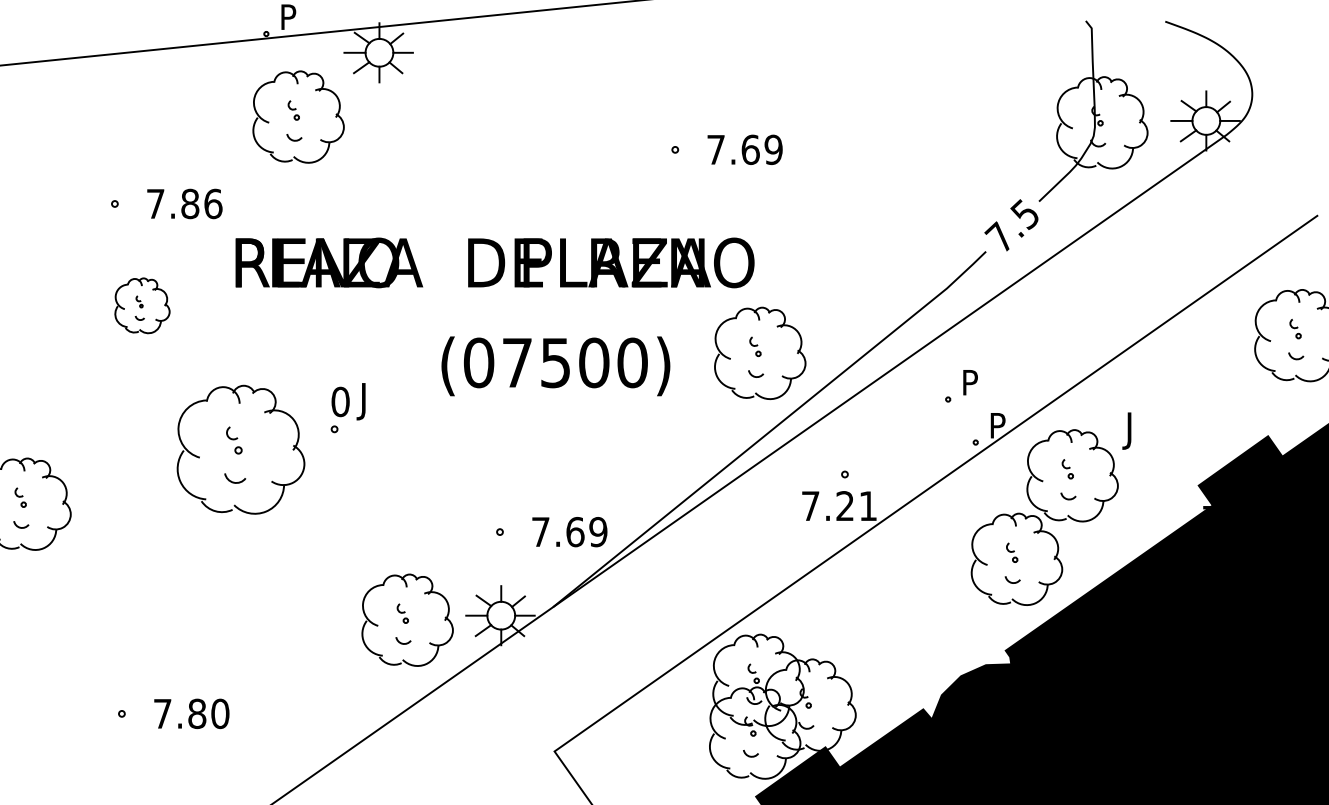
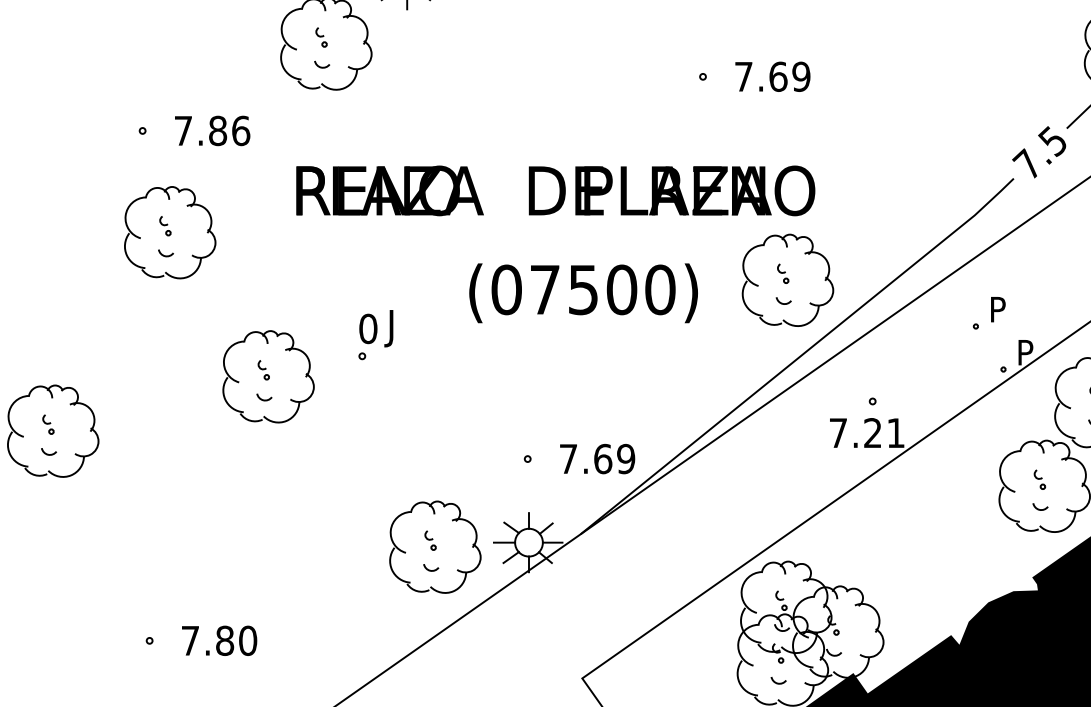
text: (494, 262) -> (555, 190), moved
part: (142, 305) -> (170, 232), size x1.67
part: (240, 449) -> (268, 376), size x0.71

